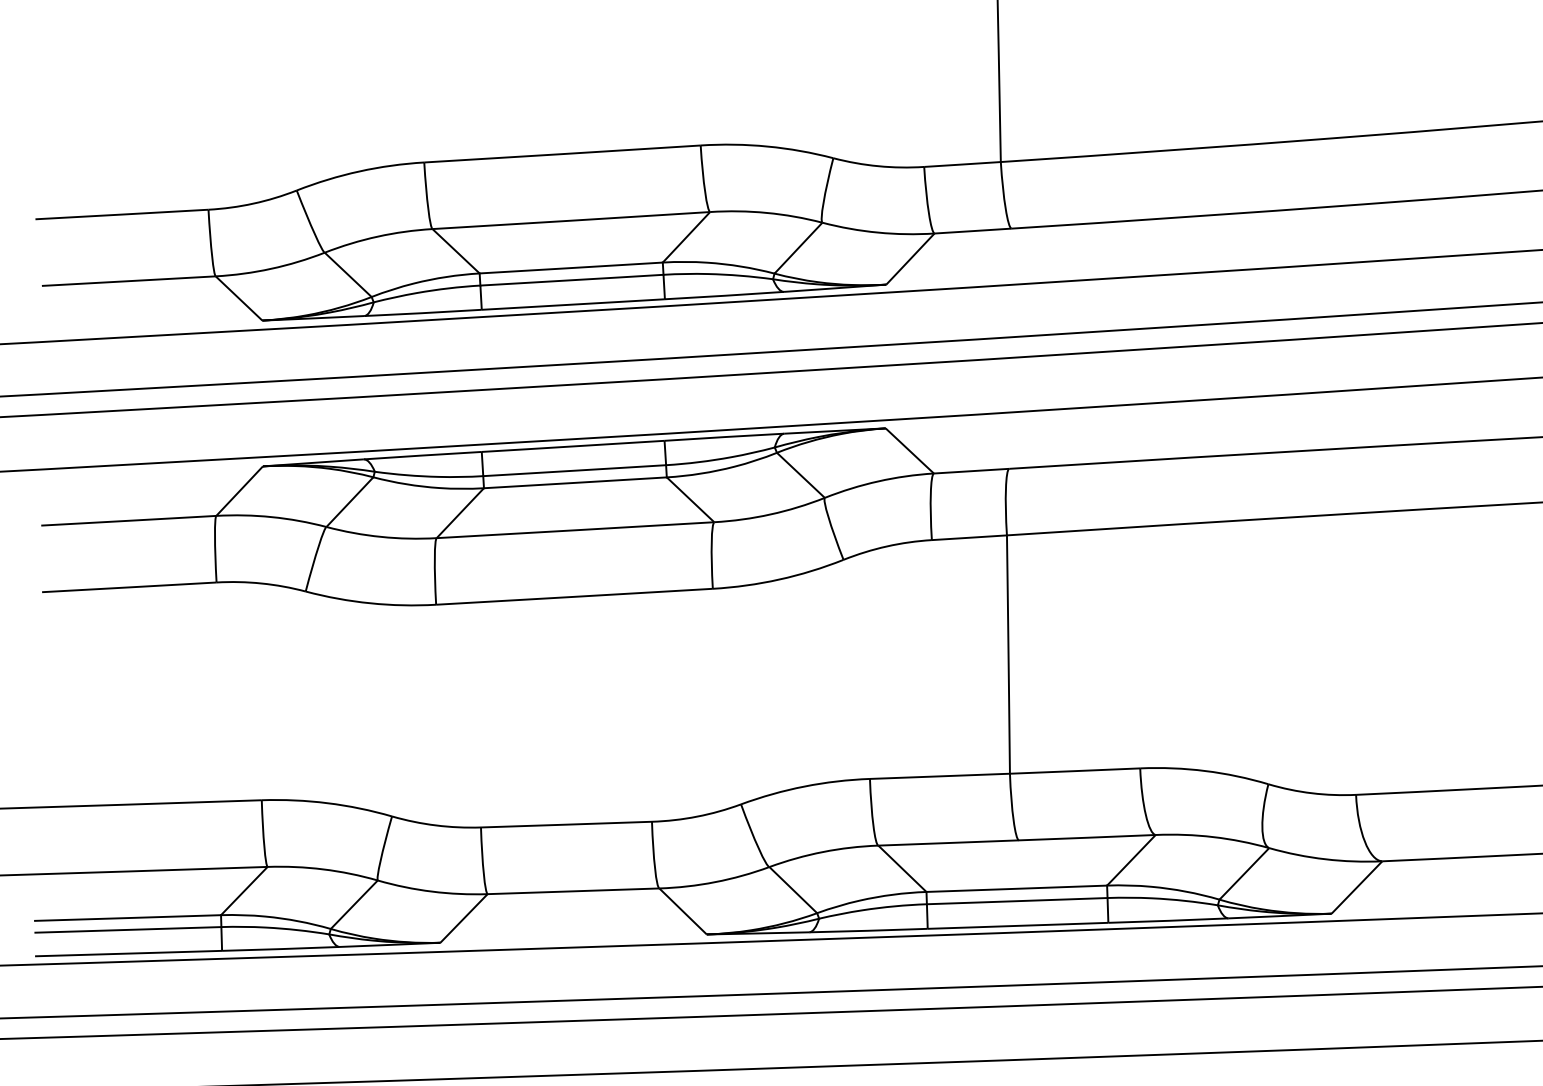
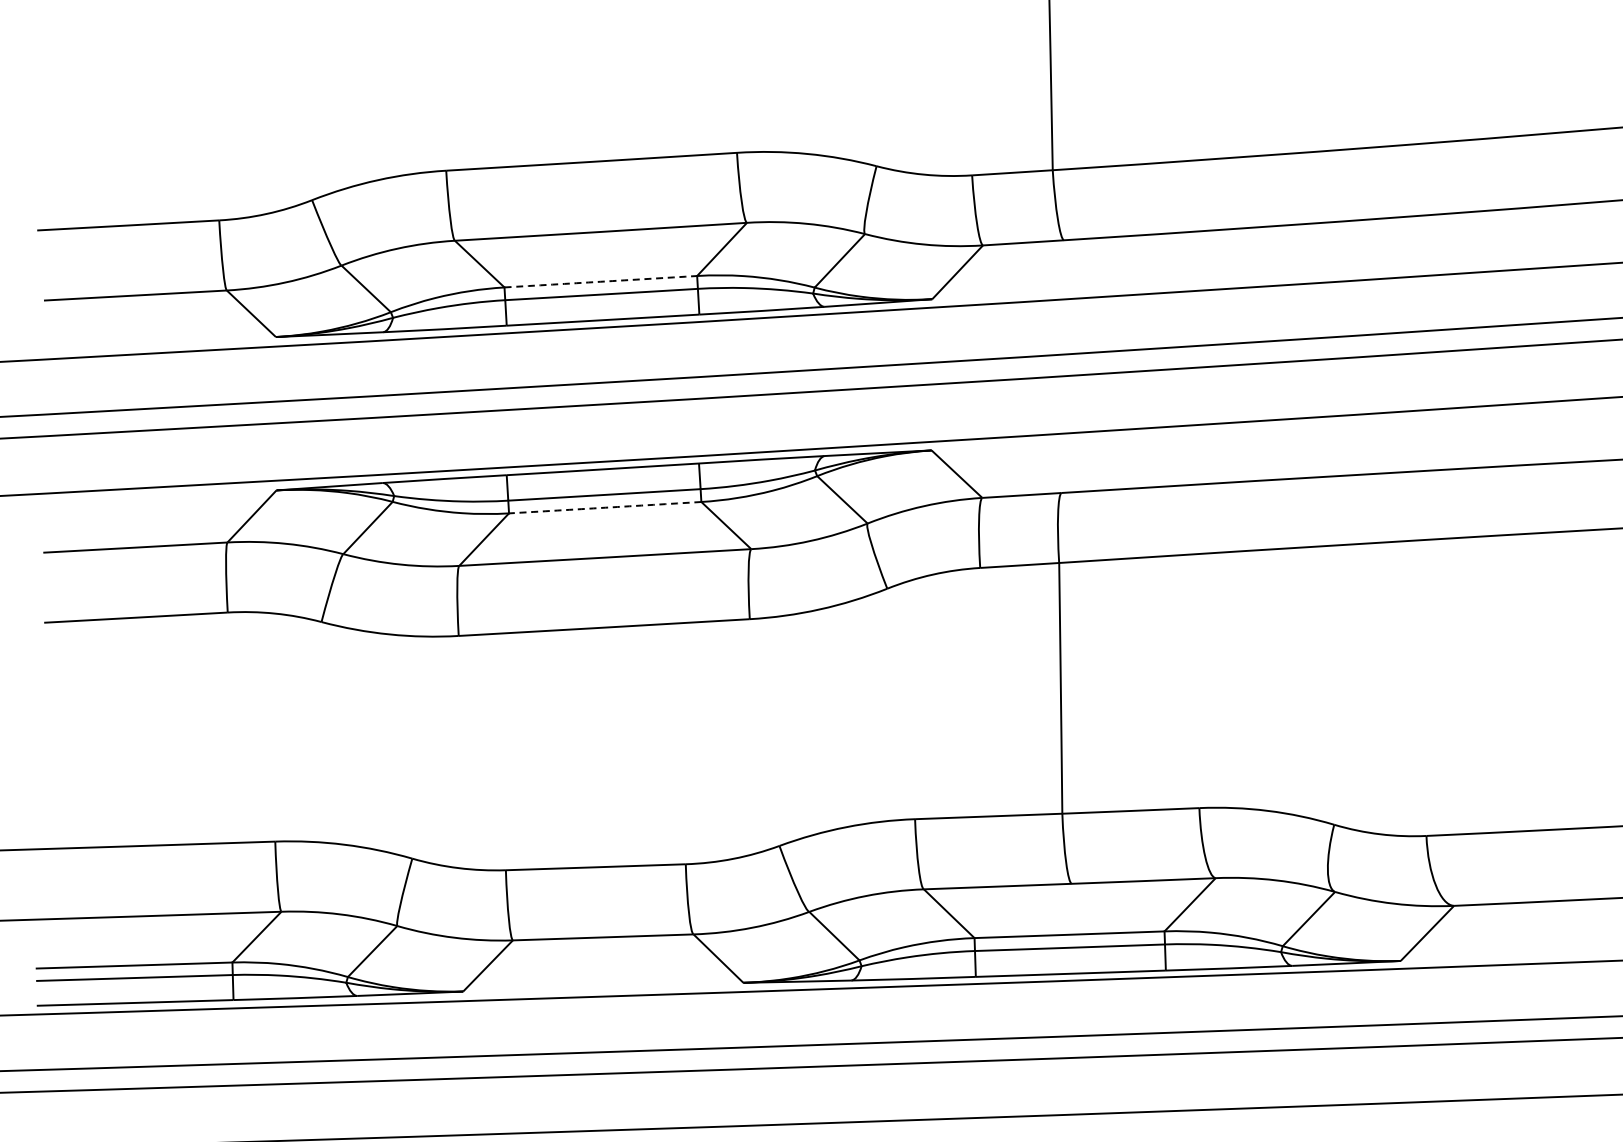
arc: (570, 267) -> (600, 281), solid -> dashed
arc: (575, 482) -> (605, 507), solid -> dashed

